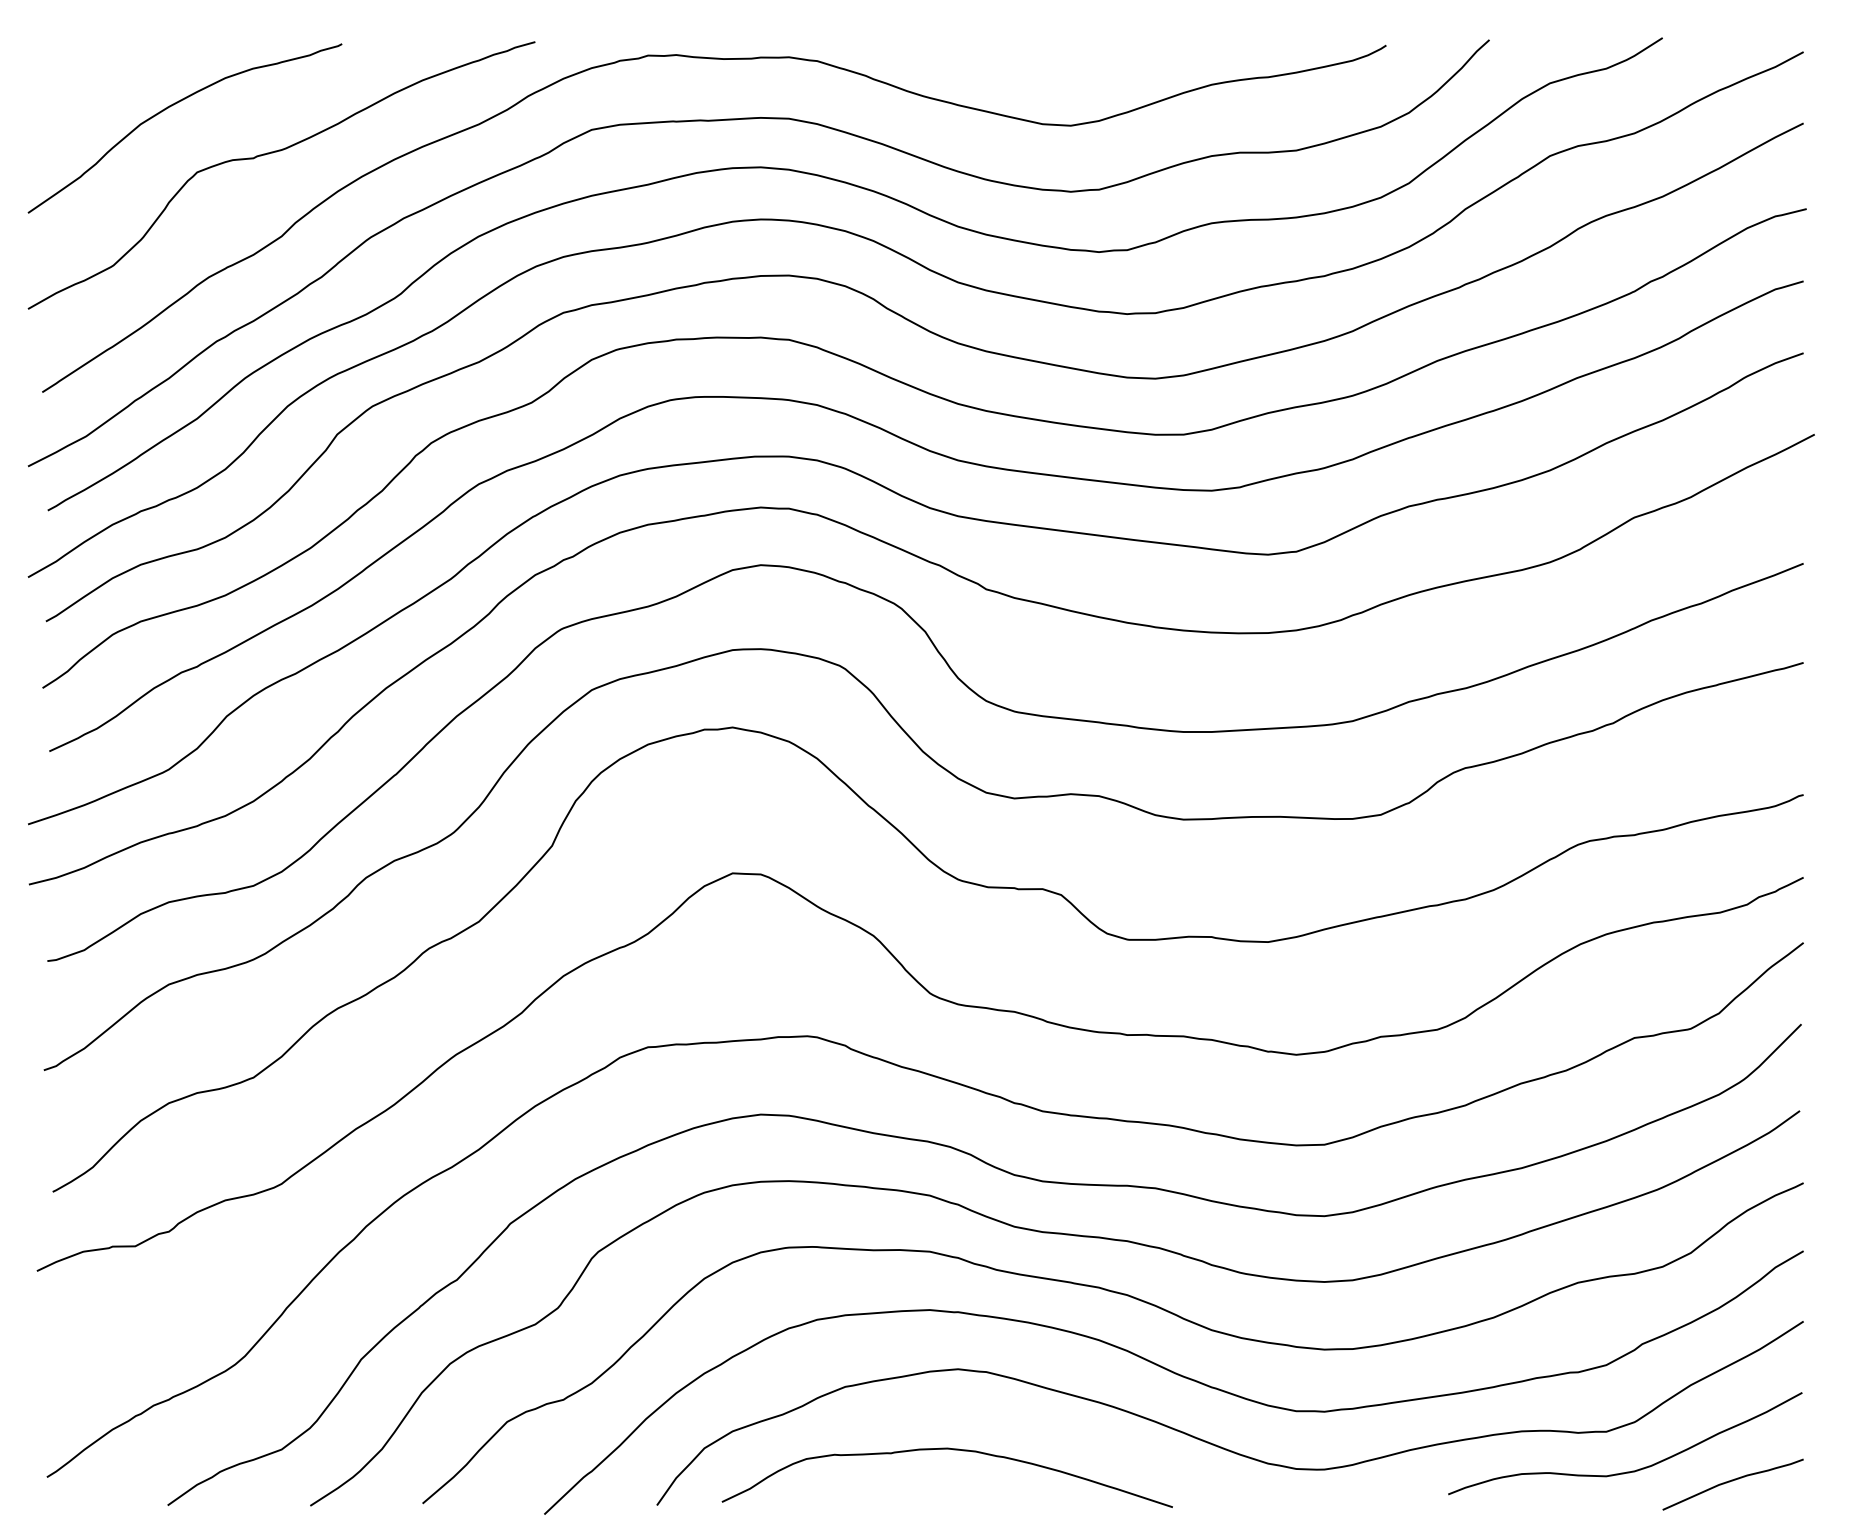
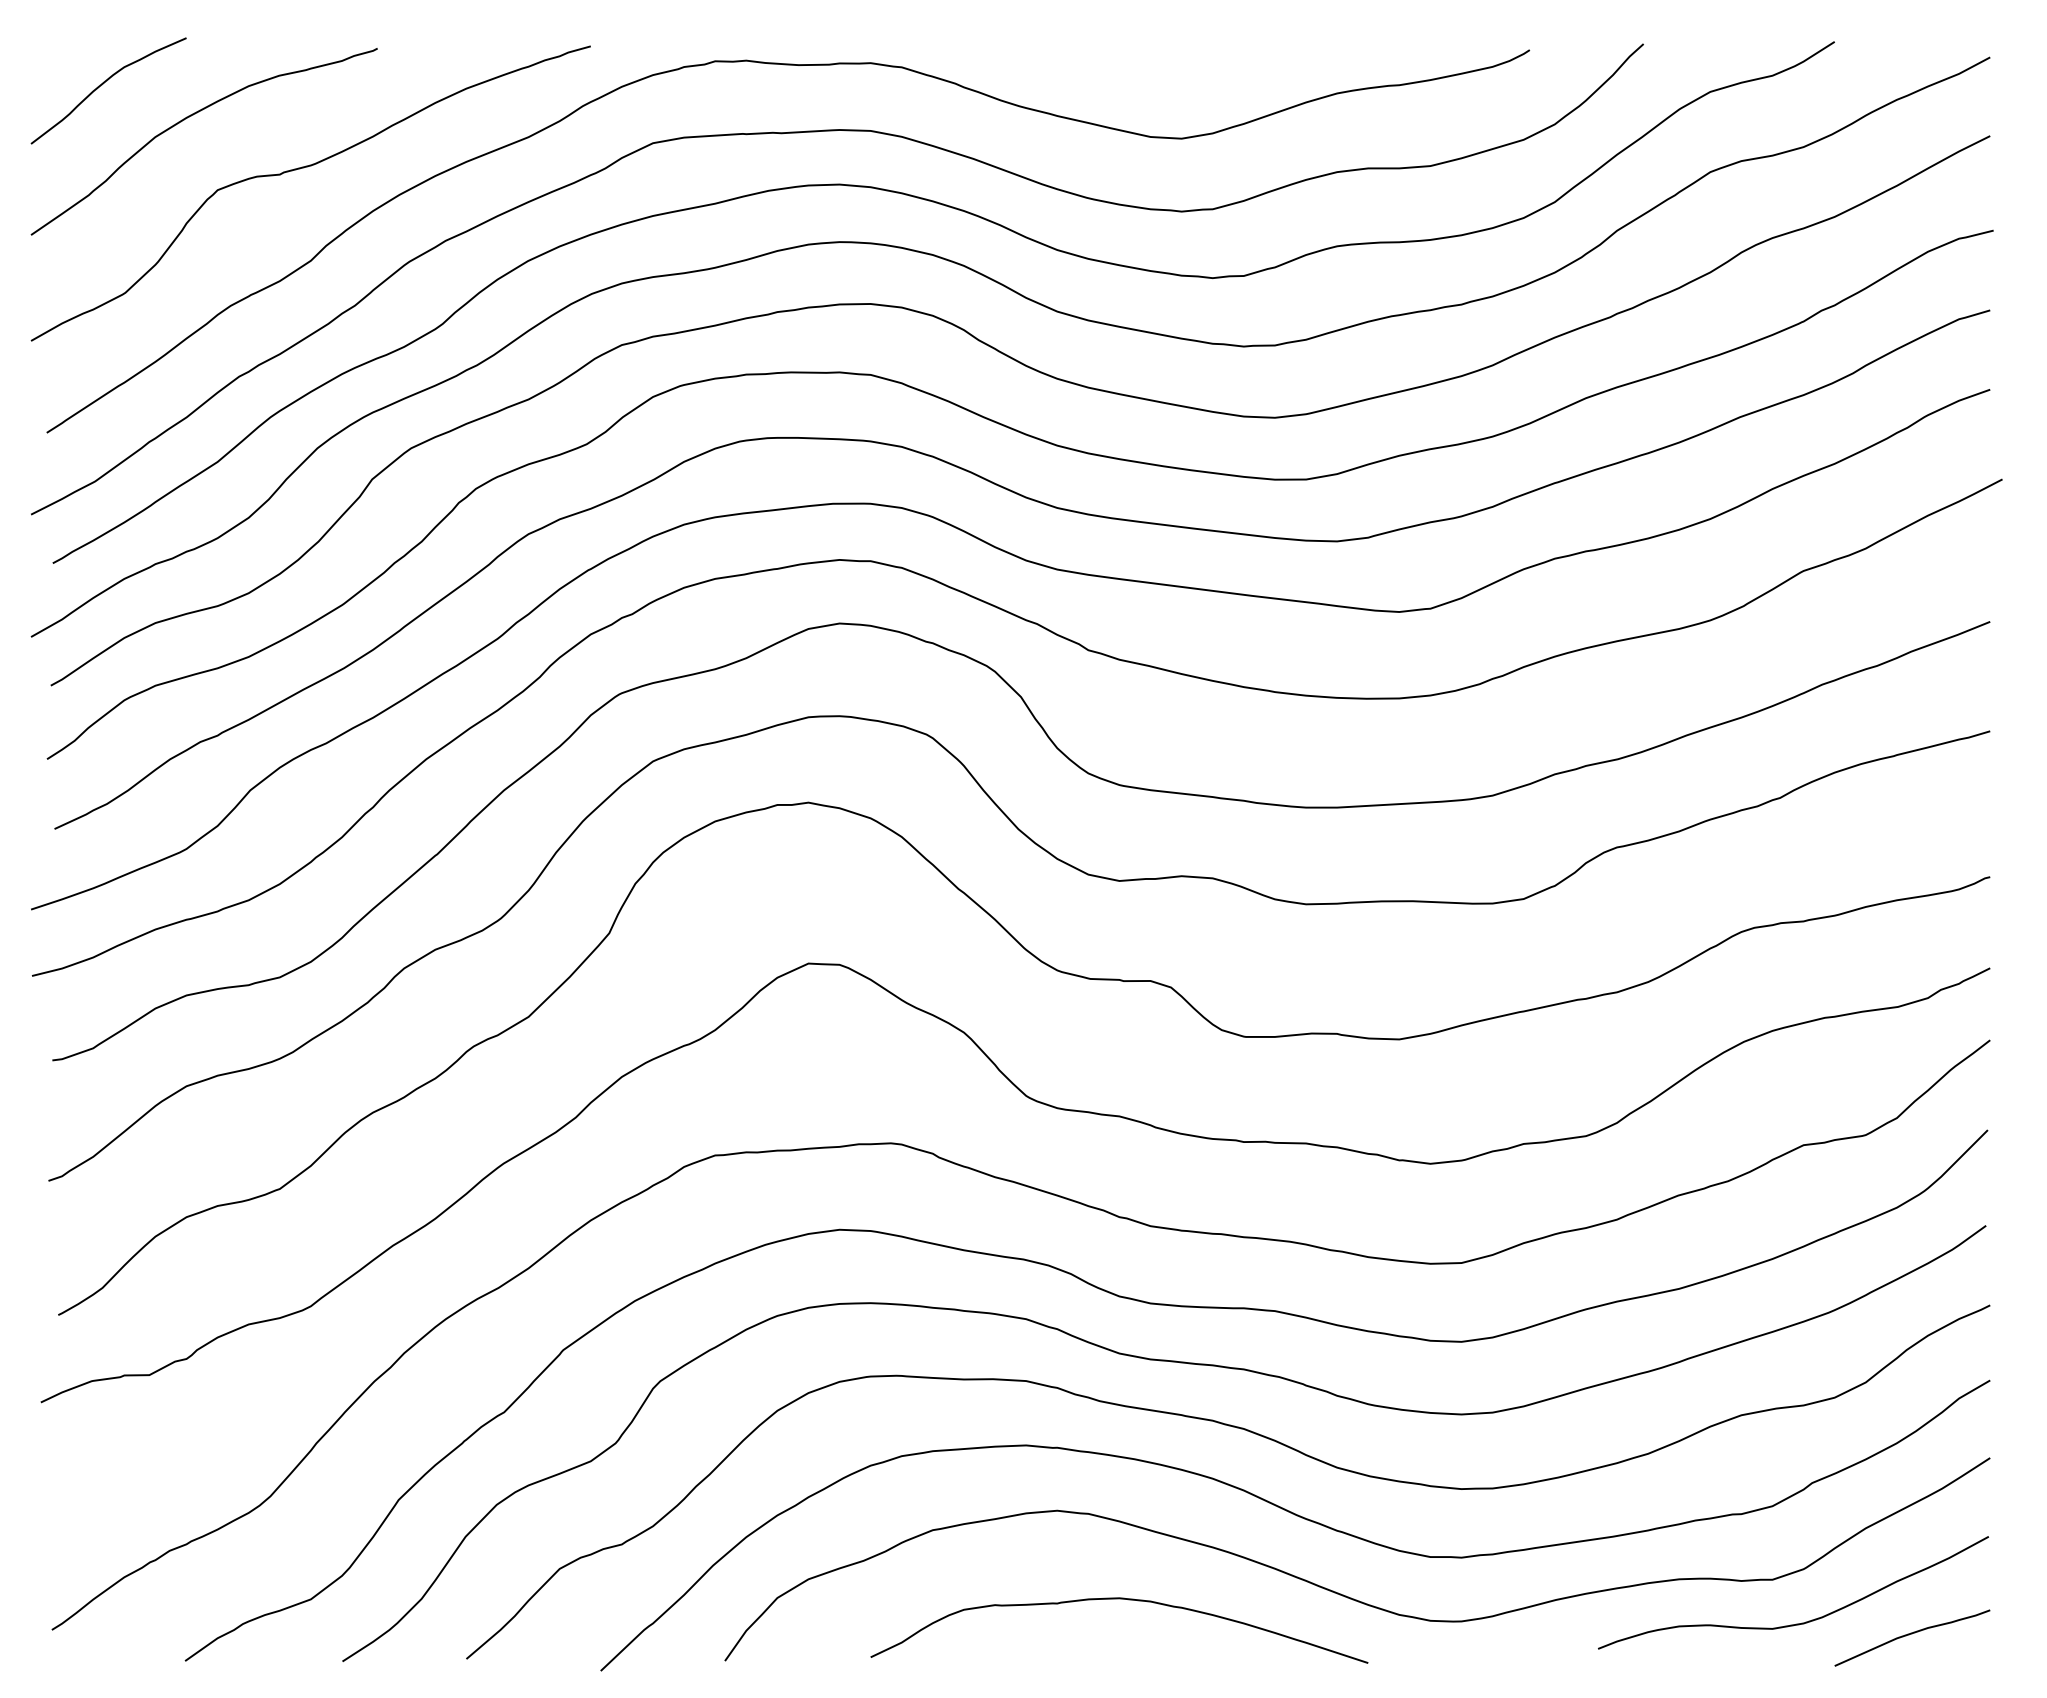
curve: (93, 76) -> (103, 84), added
curve: (947, 1449) -> (1119, 1599), moved

